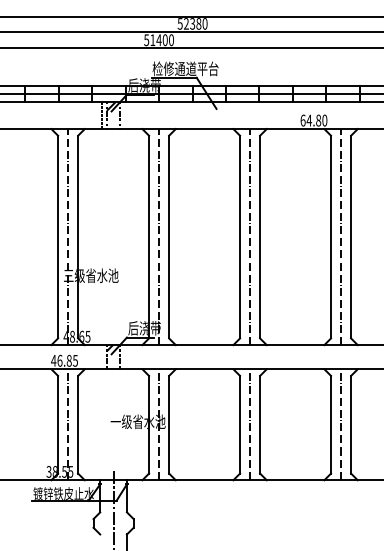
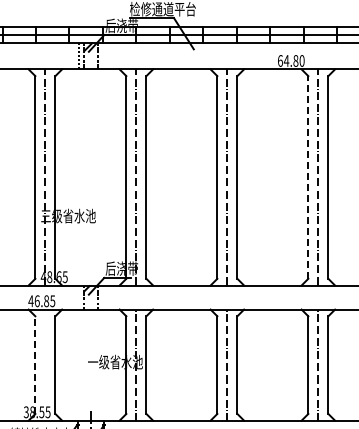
line: (331, 236) -> (308, 176), solid -> dashed
line: (58, 424) -> (35, 364), solid -> dashed
line: (68, 424) -> (45, 364), removed

